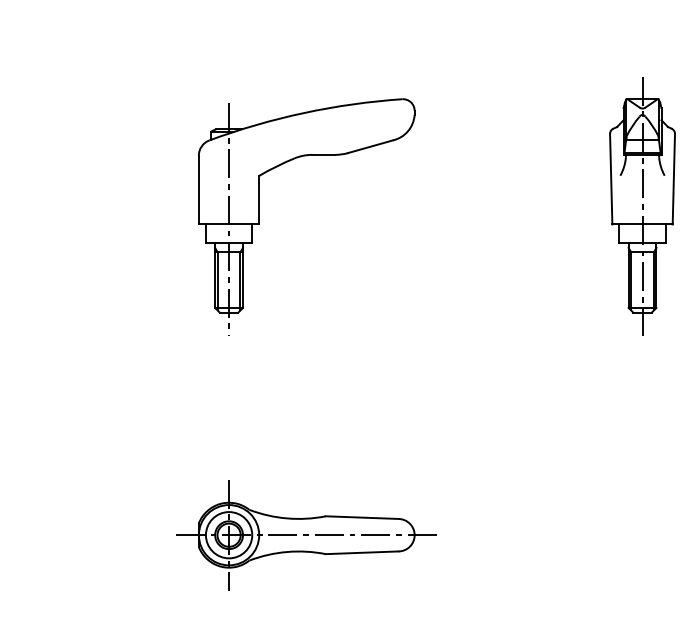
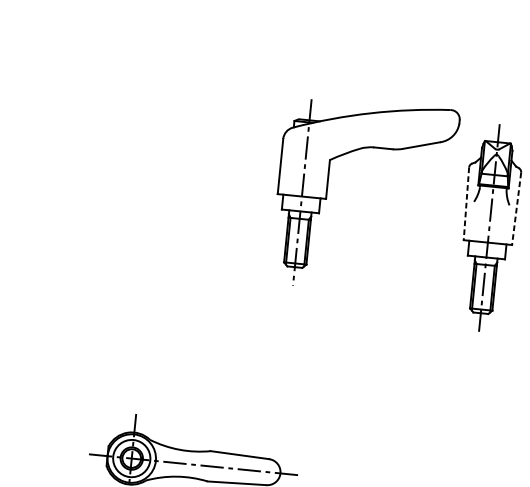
line: (611, 179) -> (466, 204), solid -> dashed
line: (673, 179) -> (516, 209), solid -> dashed
part: (259, 216) -> (326, 192), moved

